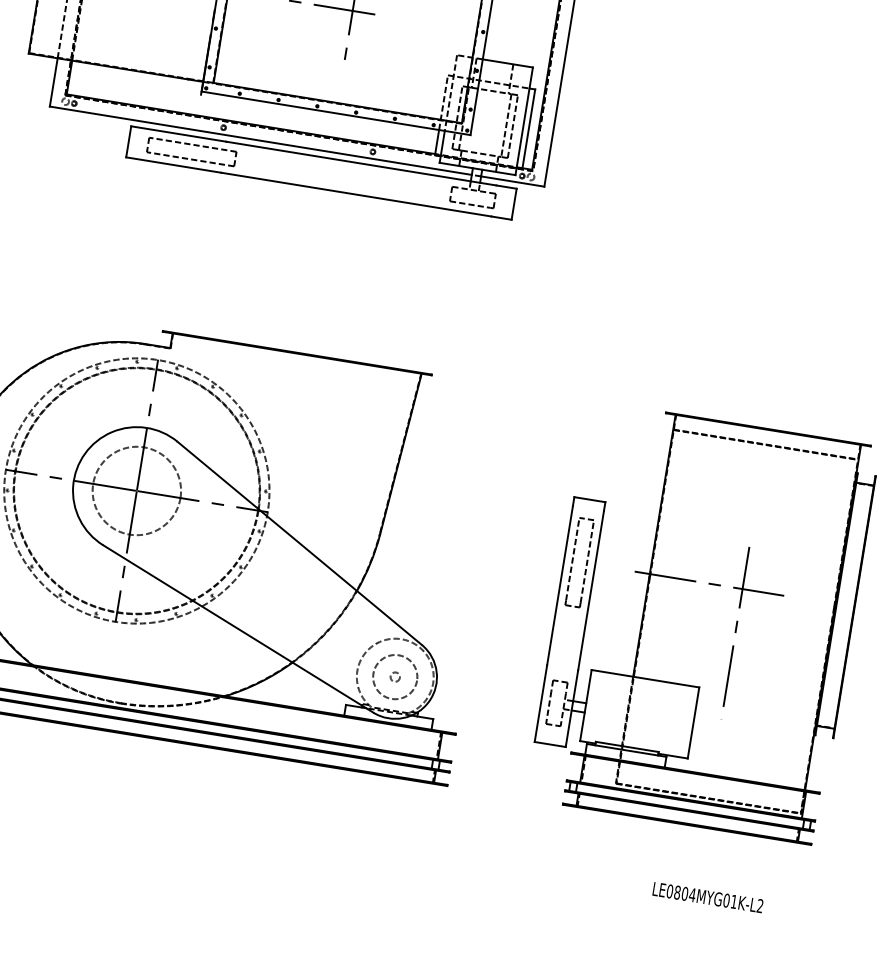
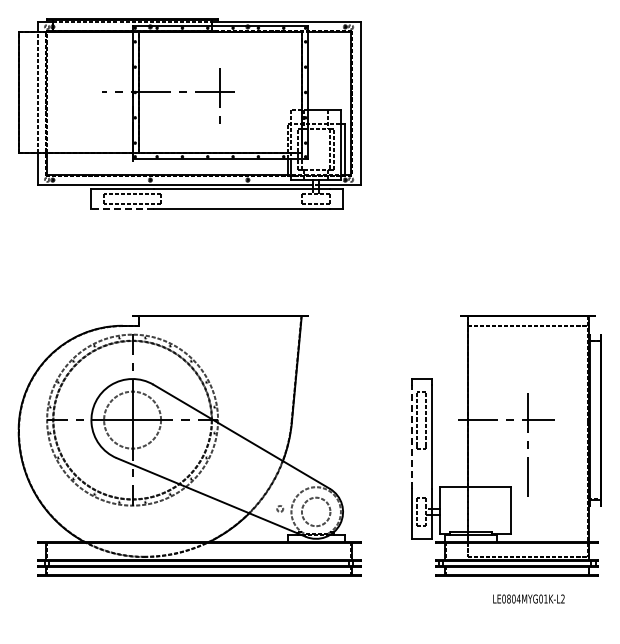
line: (172, 164) -> (121, 208), solid -> dashed
line: (559, 585) -> (411, 436), solid -> dashed
circle: (395, 676) -> (280, 508), moved
text: (707, 896) -> (528, 598), moved

